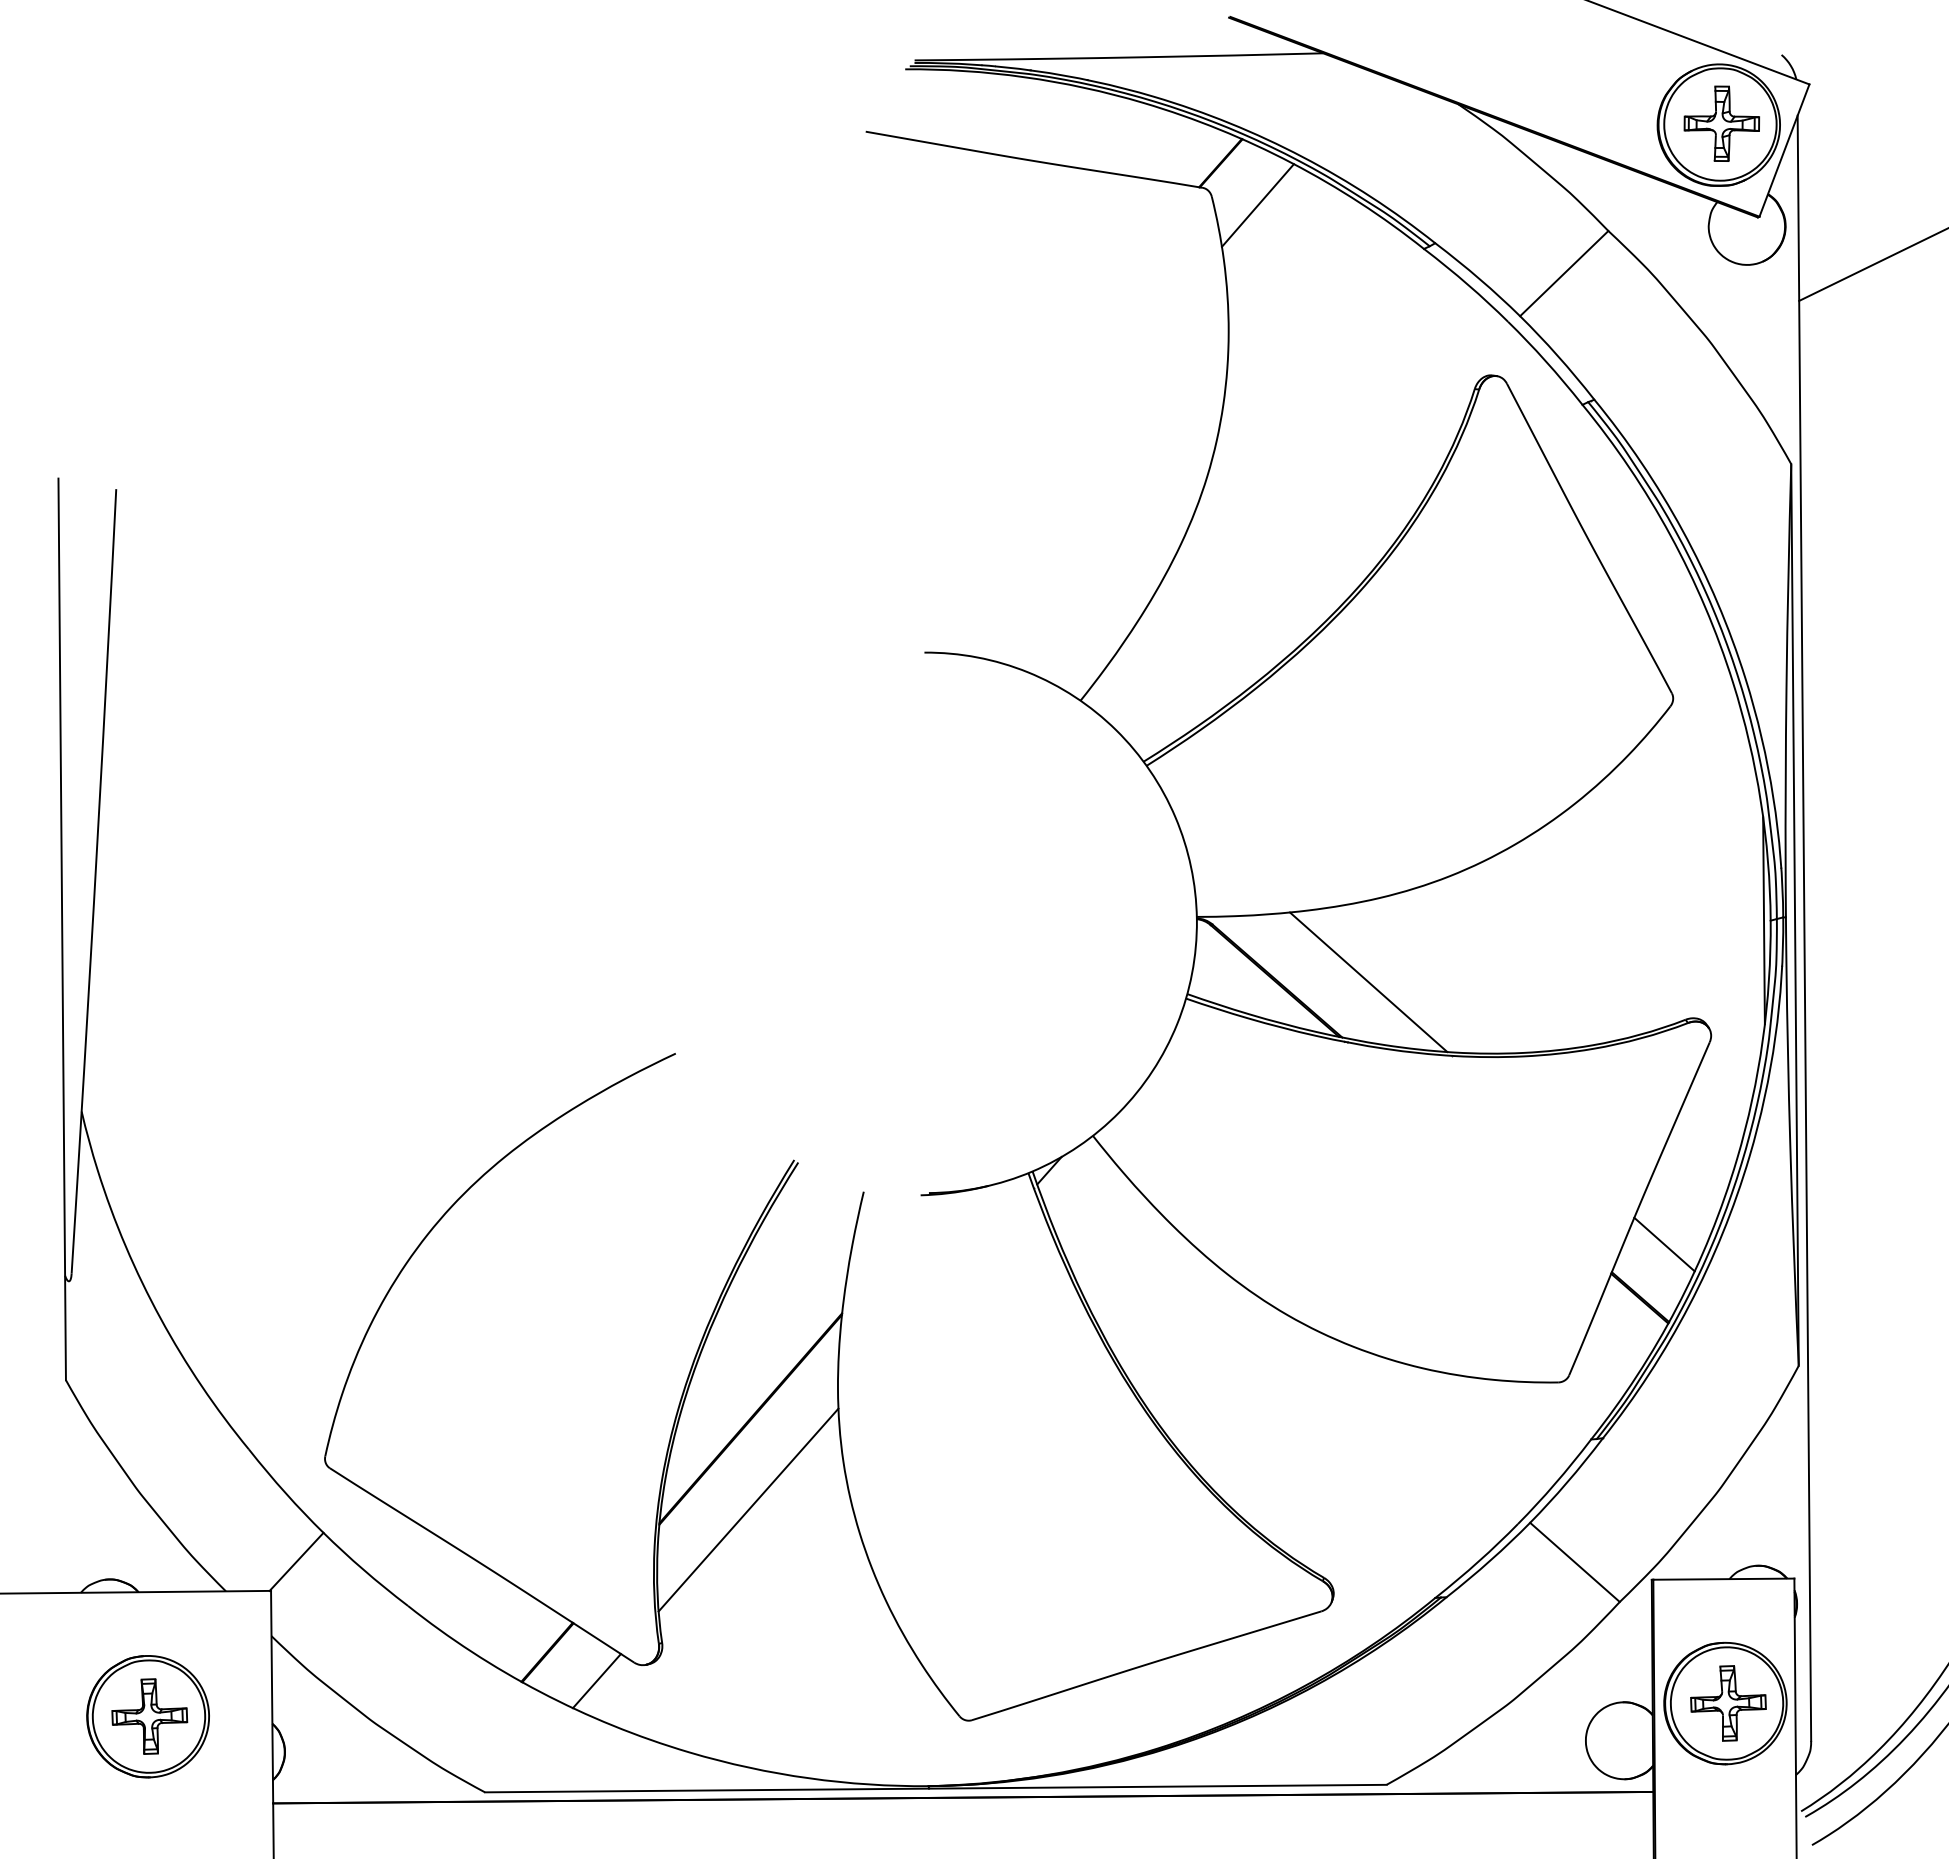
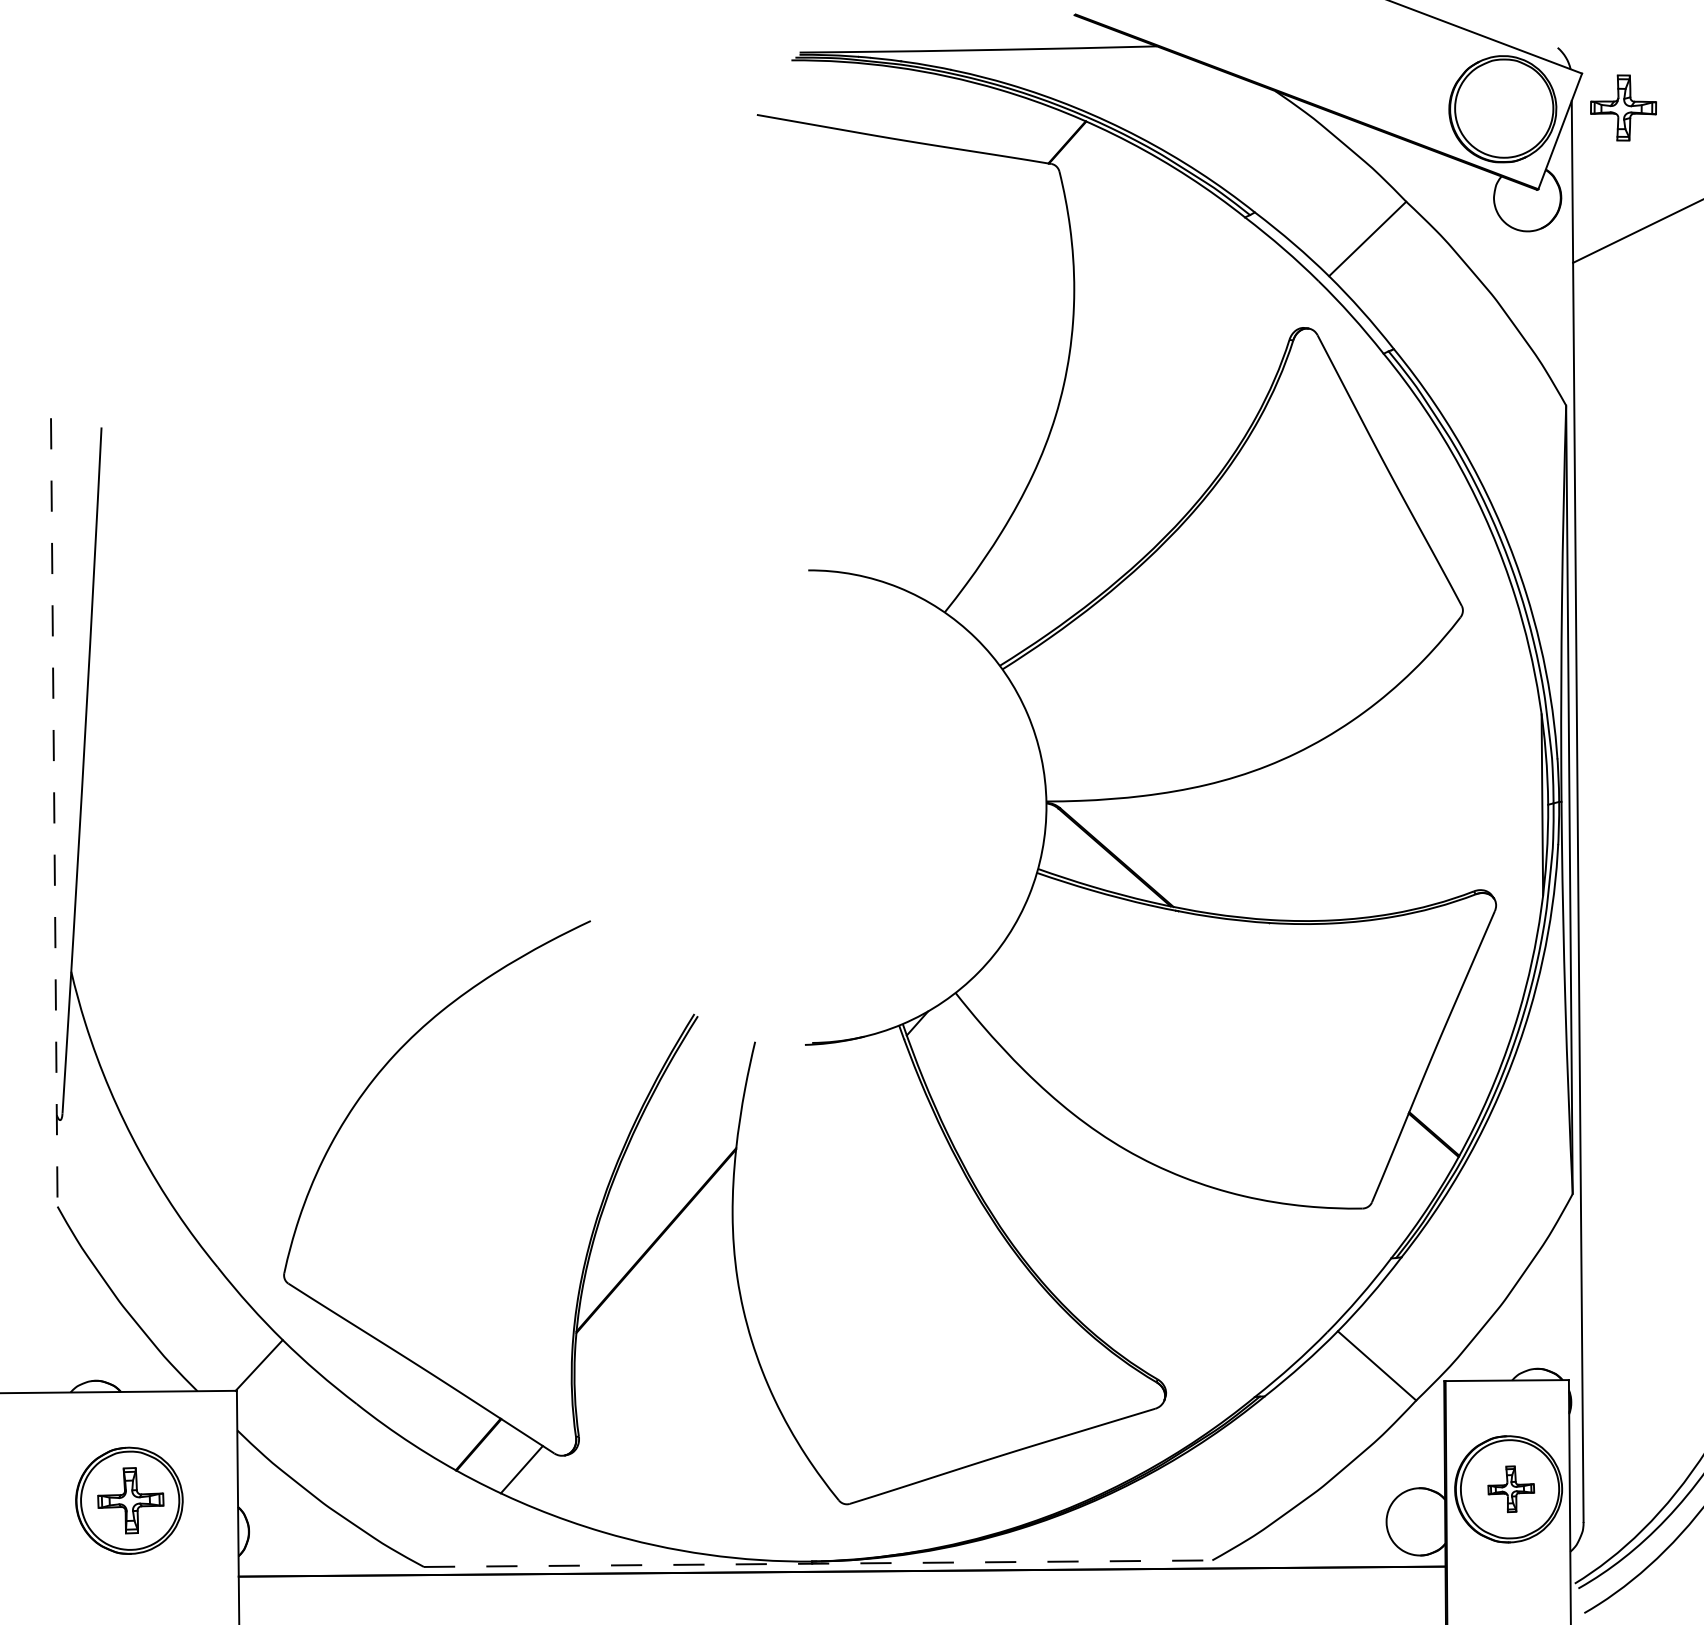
part: (1721, 123) -> (1623, 107), moved
line: (1257, 205) -> (1099, 179), removed
line: (62, 929) -> (54, 812), solid -> dashed
line: (1368, 982) -> (1196, 858), removed
line: (1664, 1244) -> (1455, 1087), removed
line: (748, 1509) -> (654, 1319), removed
part: (1728, 1703) -> (1511, 1489), size x0.7
line: (935, 1788) -> (817, 1563), solid -> dashed

